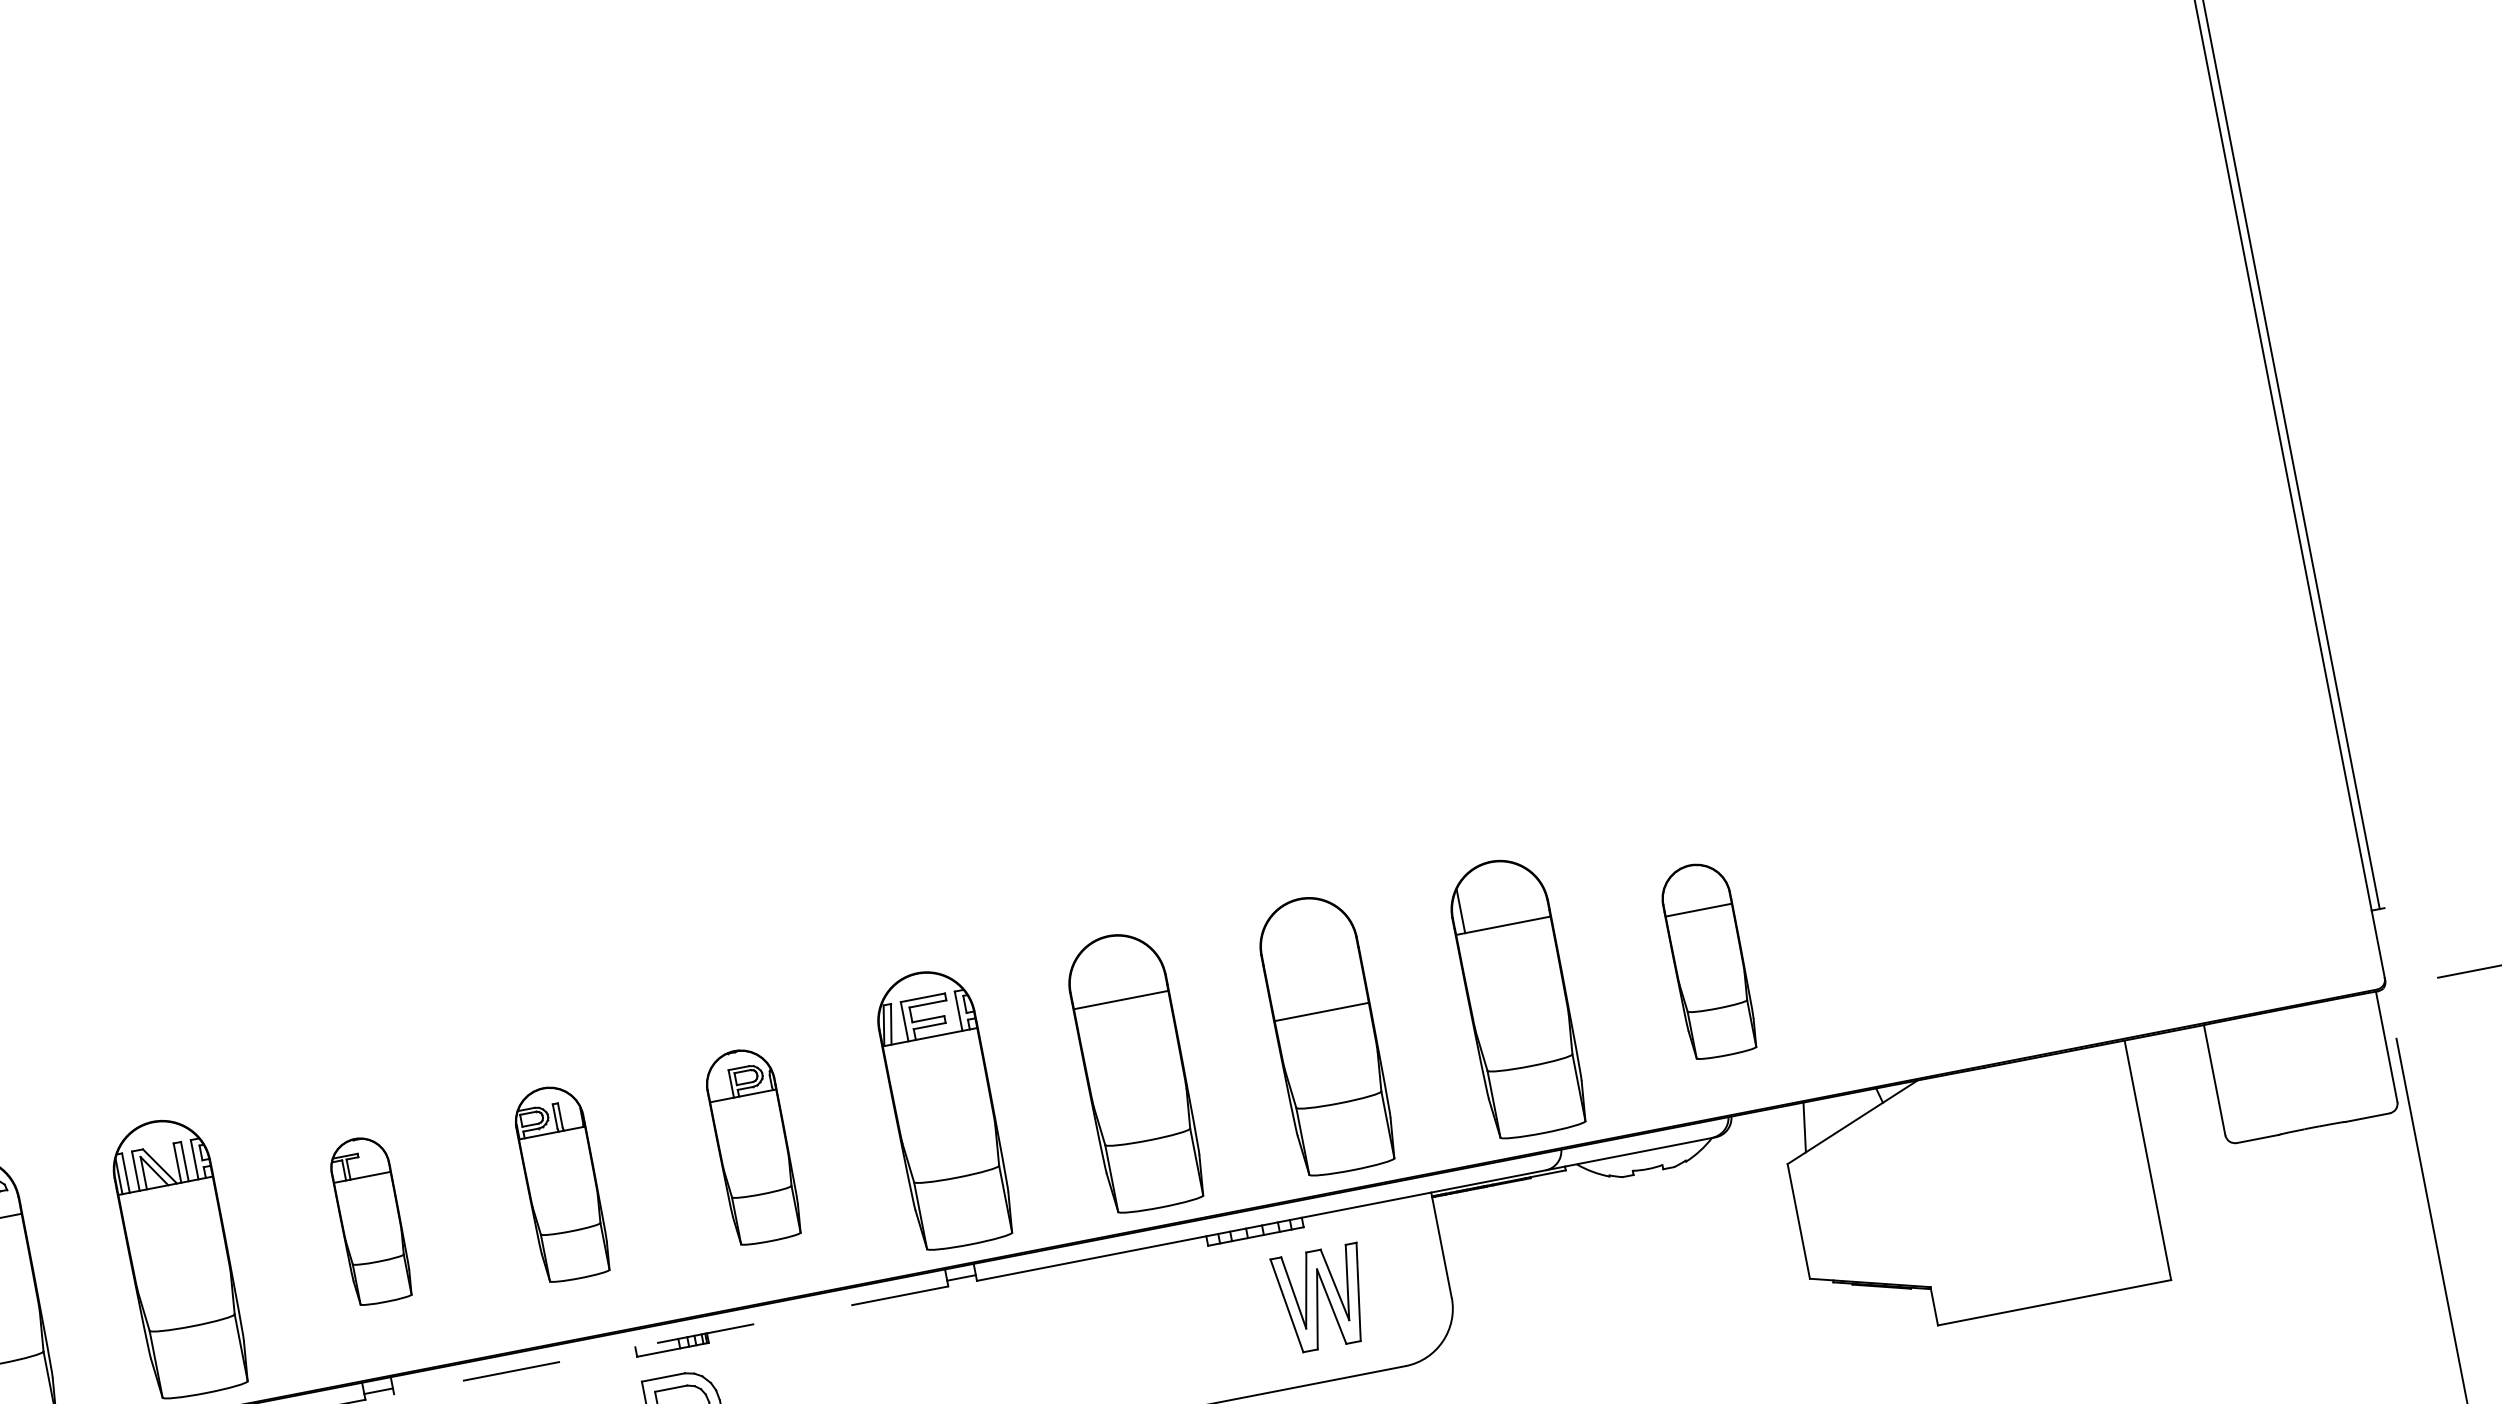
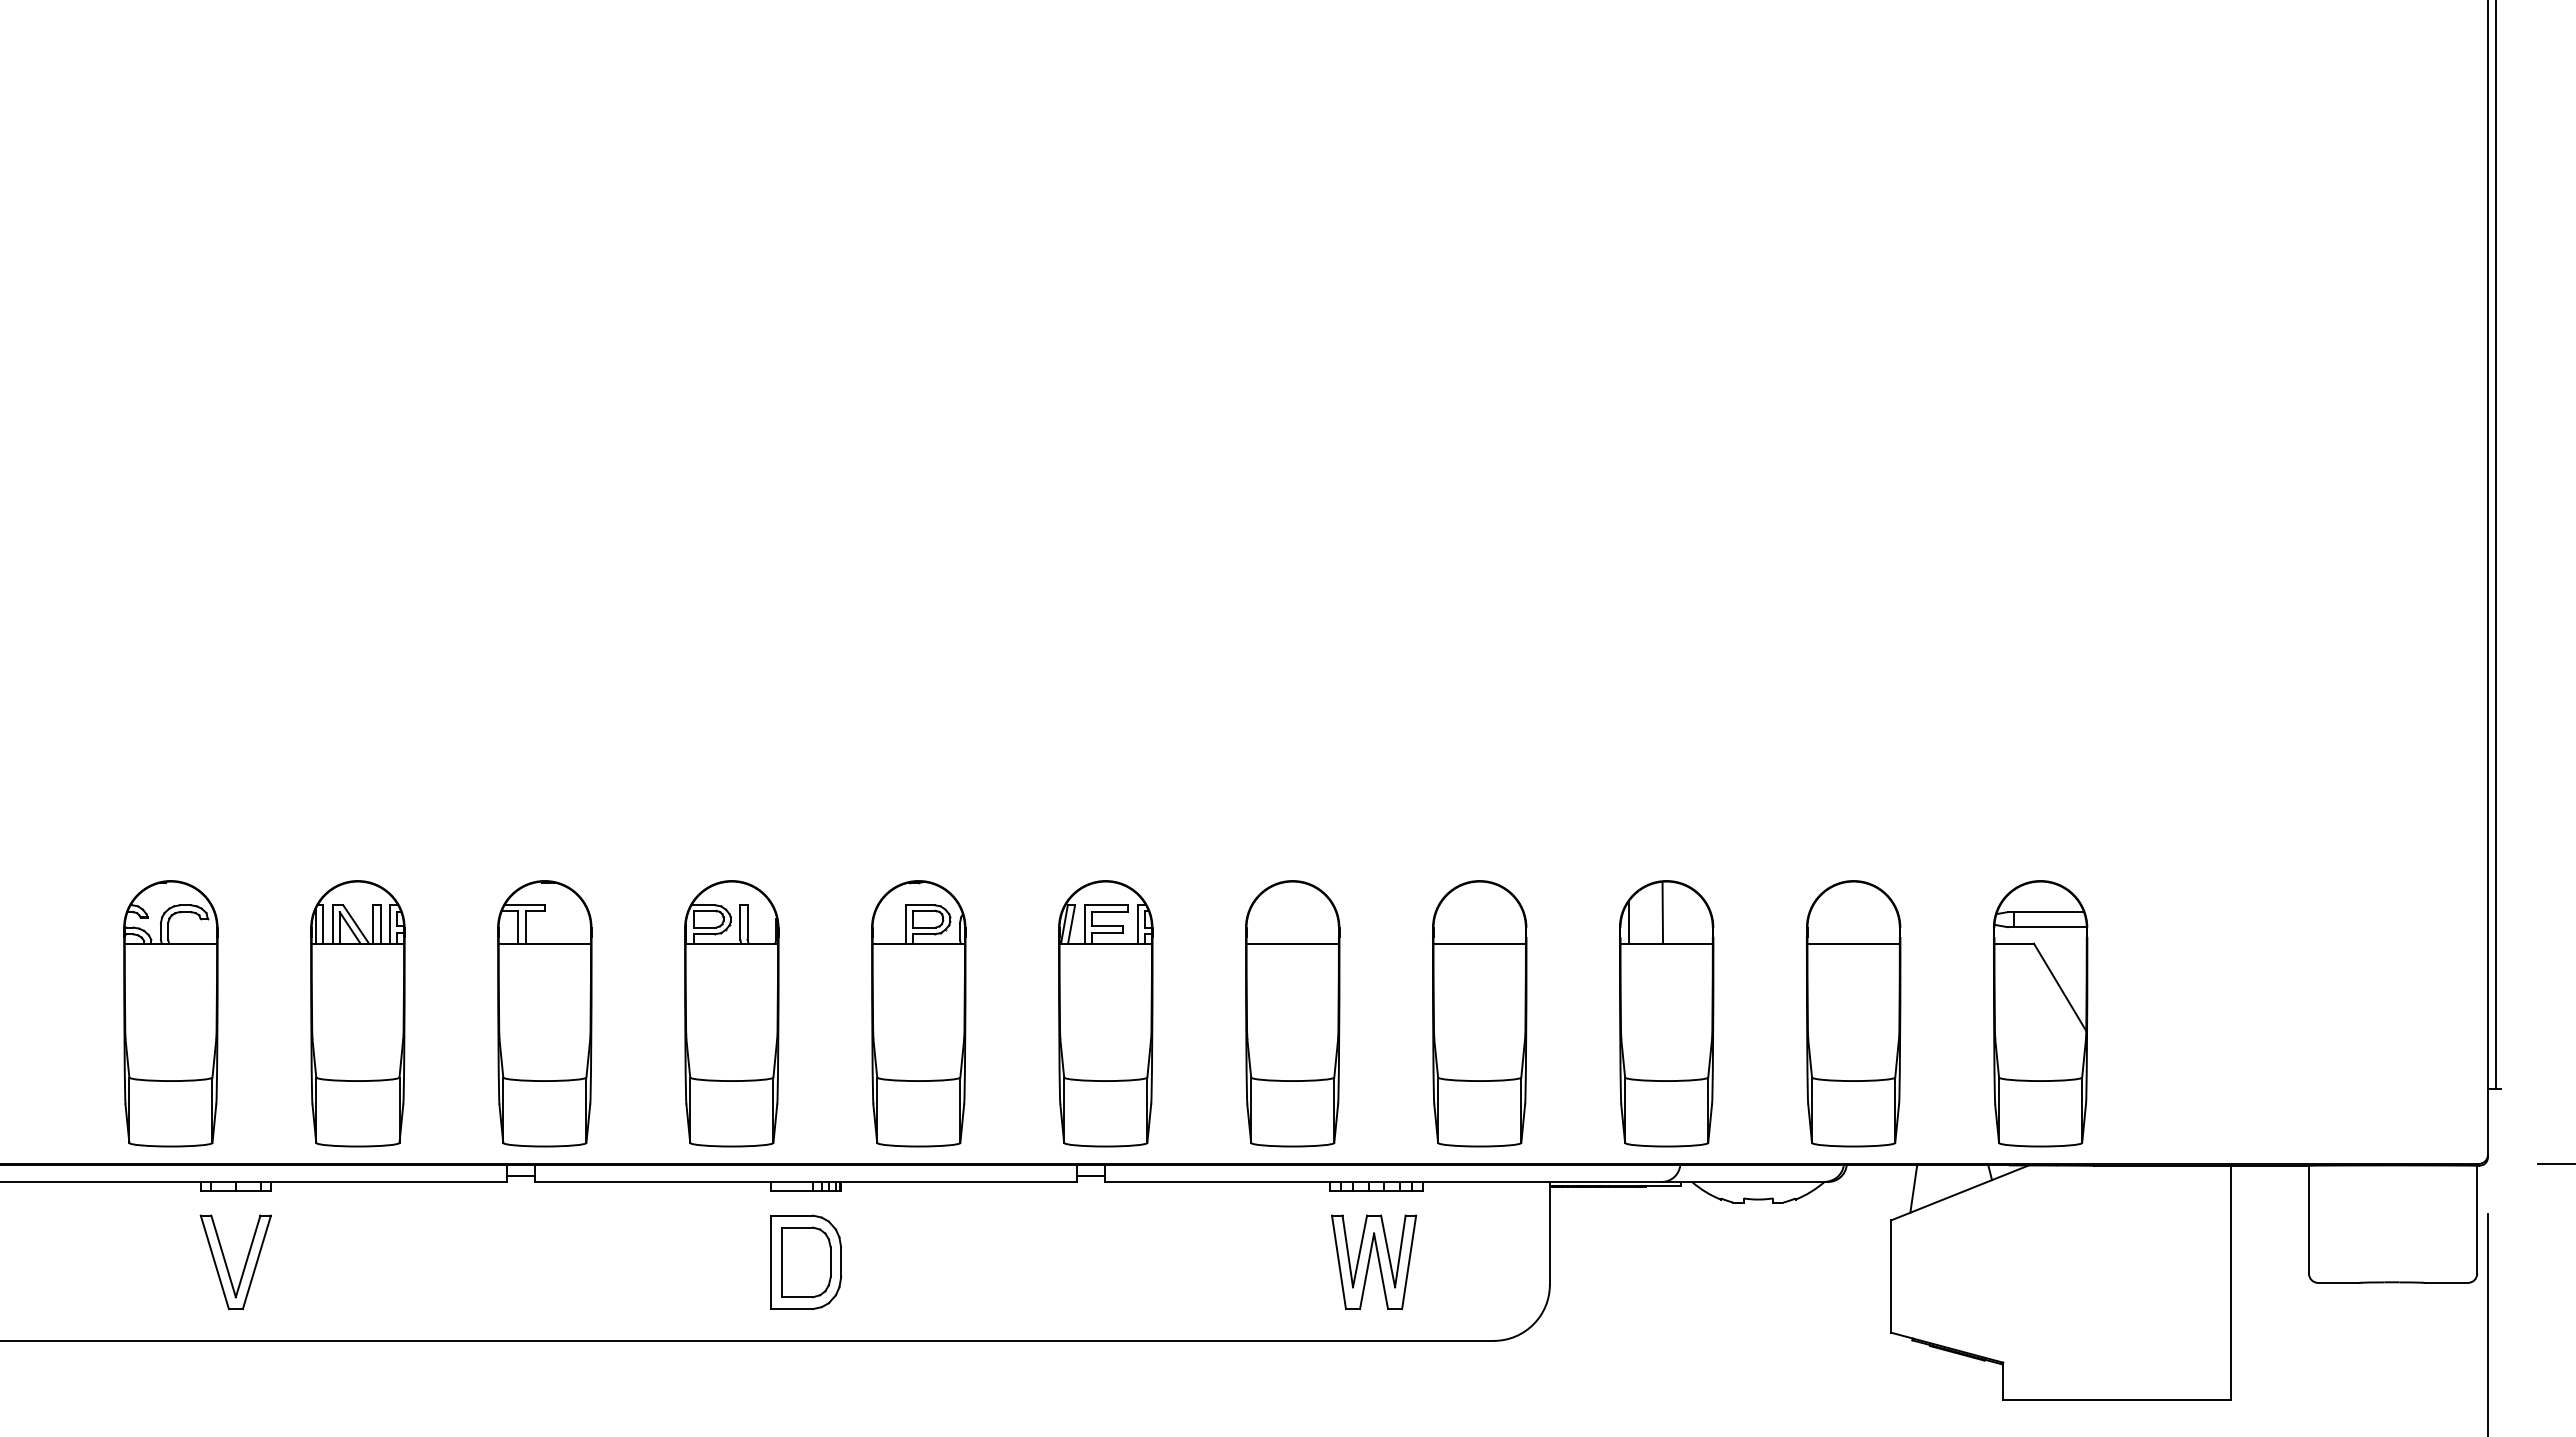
line: (1492, 894) -> (1662, 912), added
part: (1899, 922) -> (2040, 1013), added
part: (1708, 959) -> (1853, 1013), size x1.43
line: (1321, 1011) -> (1479, 943), moved
part: (752, 1145) -> (918, 1013), size x1.43
part: (561, 1182) -> (731, 1013), size x1.43
part: (370, 1220) -> (544, 1013), size x1.67
part: (1323, 1297) -> (1374, 1261), moved
line: (670, 1340) -> (805, 1182), dashed -> solid

